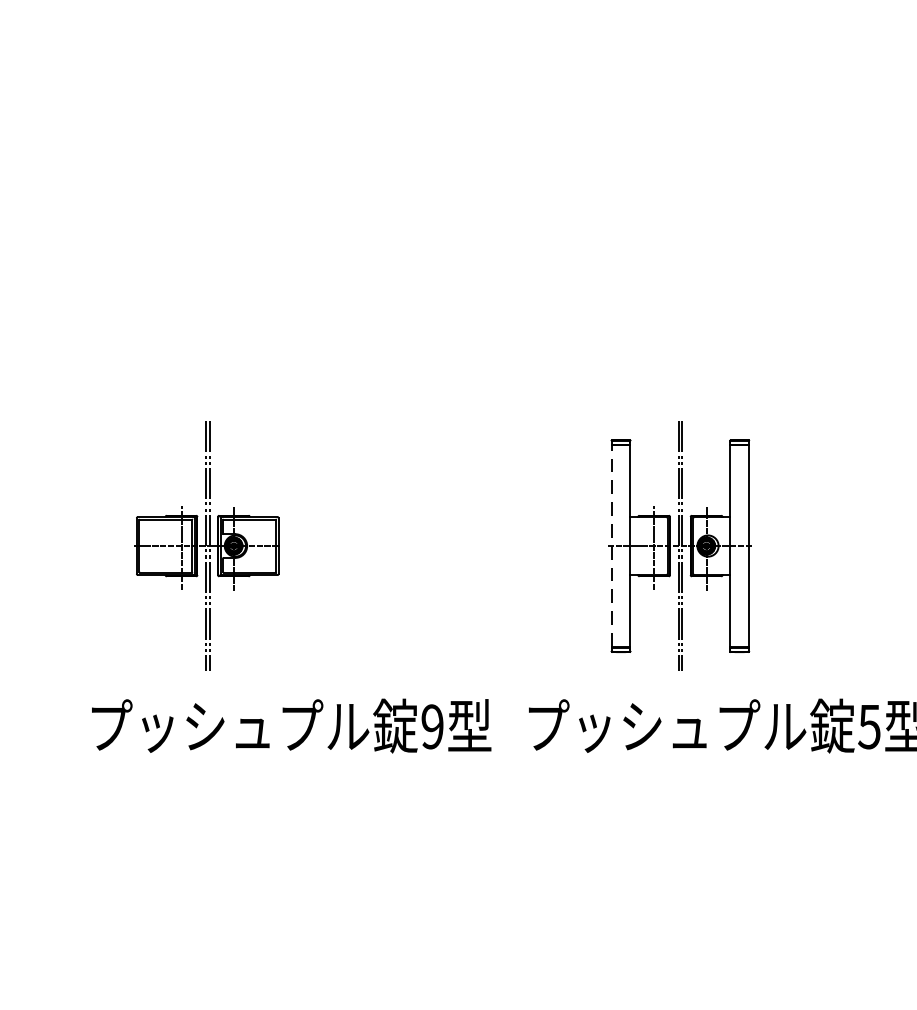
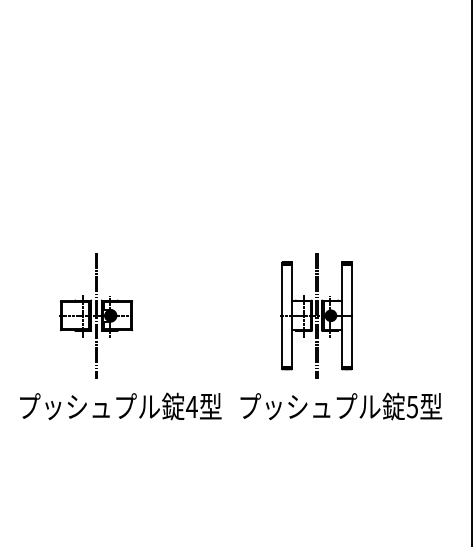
part: (207, 545) -> (96, 315), moved
line: (611, 545) -> (282, 315), dashed -> solid
text: (431, 725) -> (191, 406), 9 -> 4

